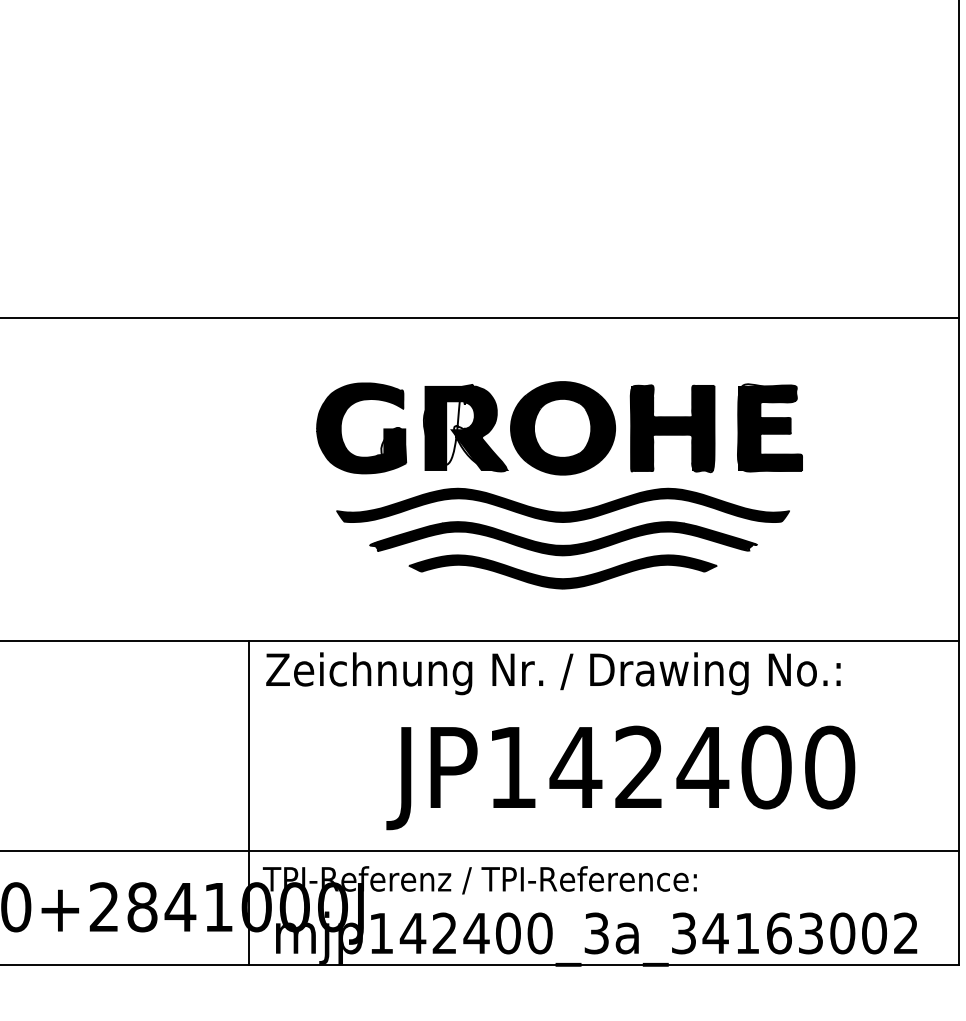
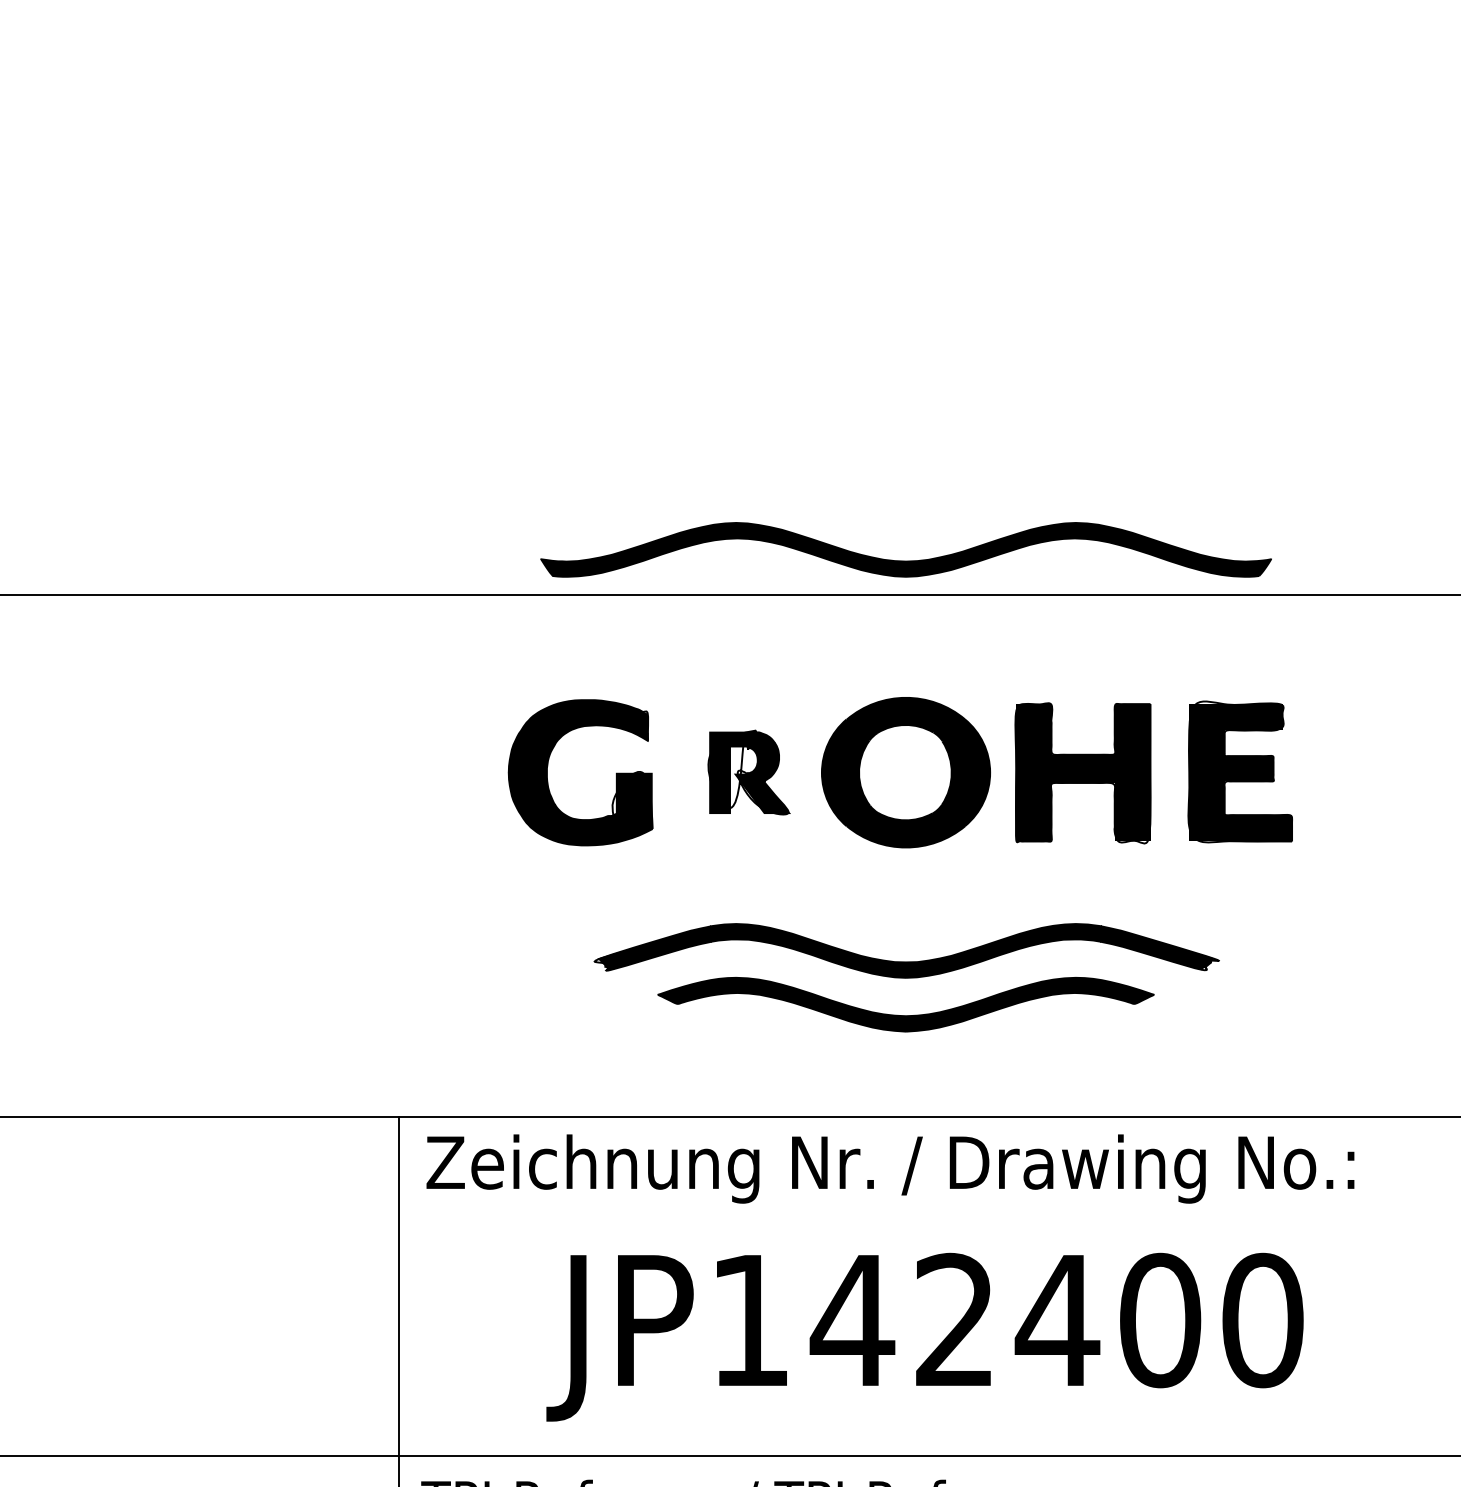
part: (465, 428) -> (748, 772), size x0.6
part: (562, 511) -> (905, 559), moved
text: (620, 777) -> (924, 1336), moved

